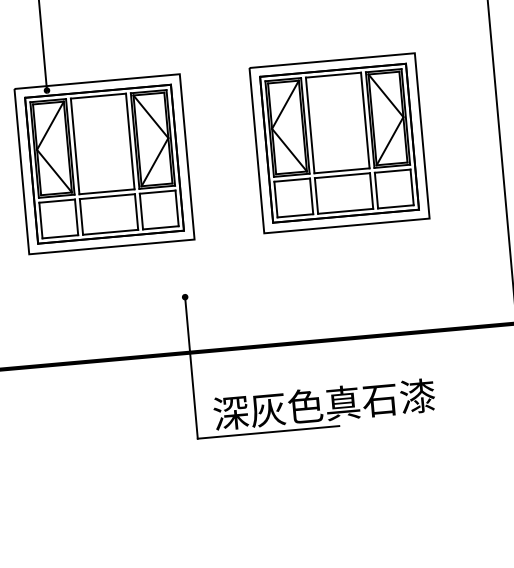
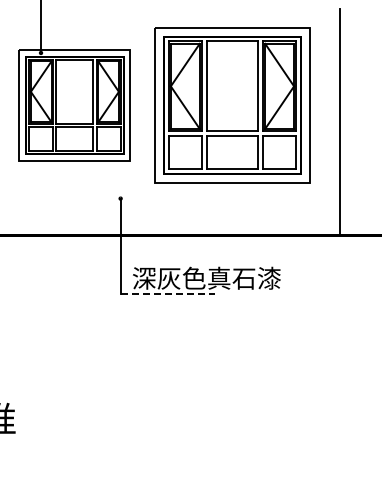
part: (339, 143) -> (232, 105), size x1.4
line: (269, 432) -> (168, 293), solid -> dashed

